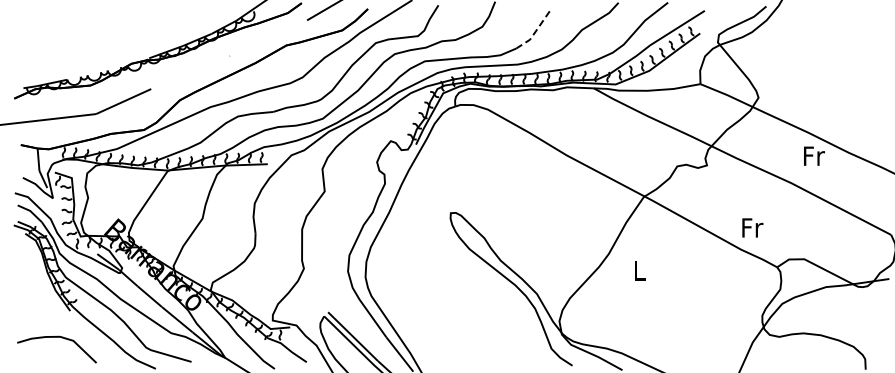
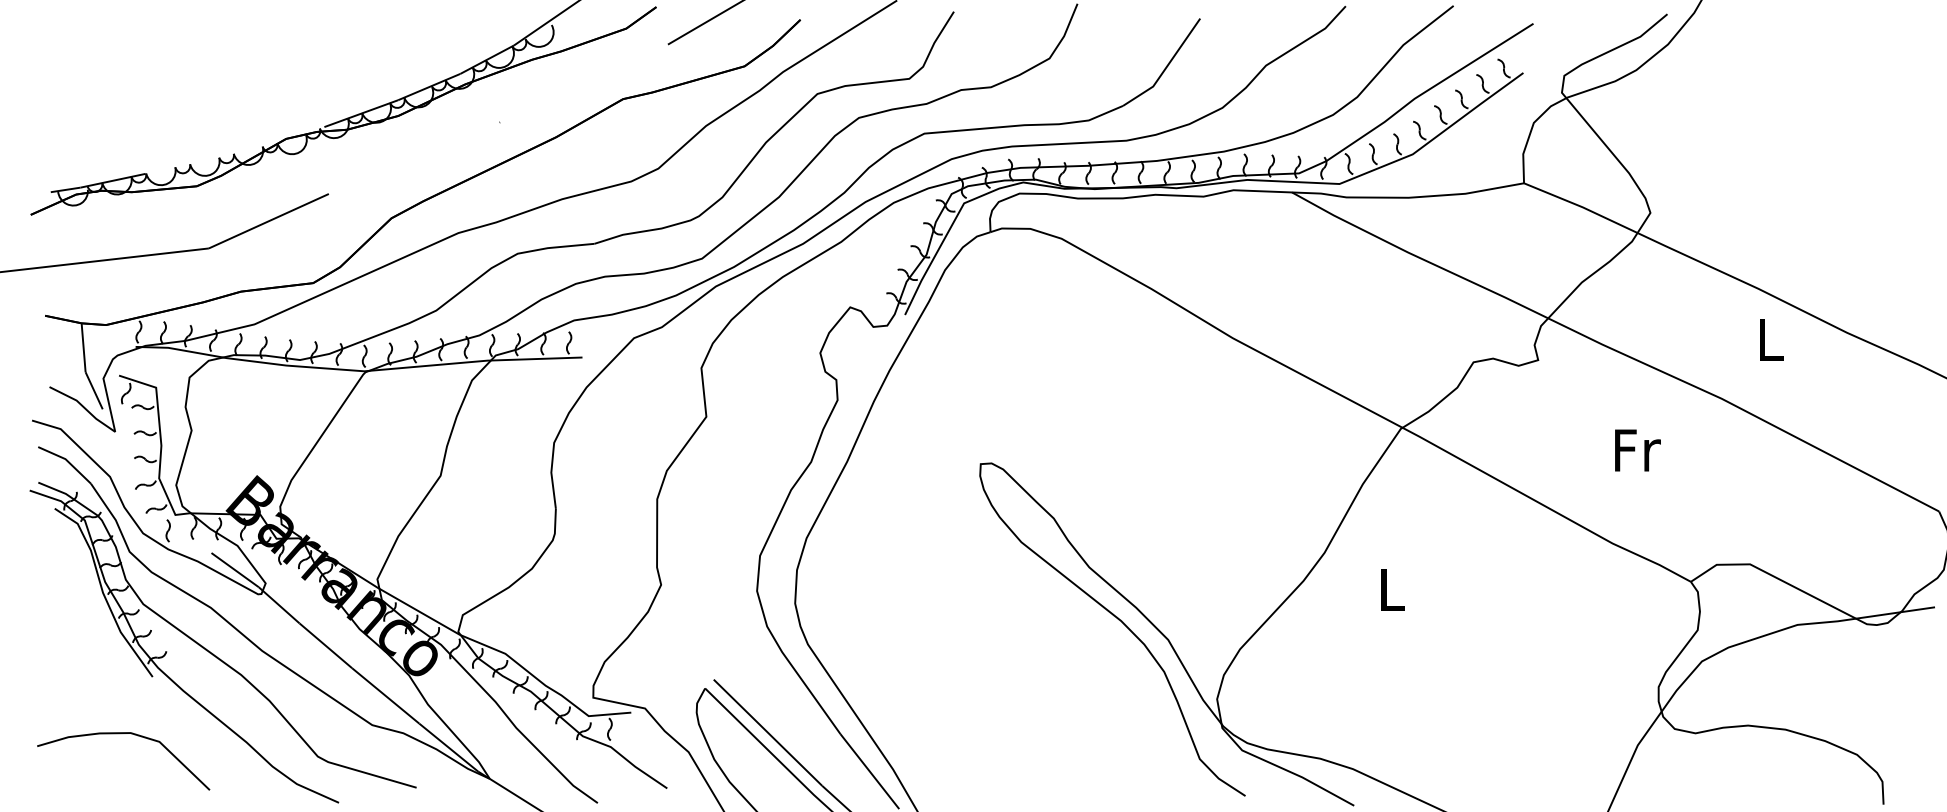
line: (536, 30) -> (1167, 66), dashed -> solid
text: (814, 155) -> (1772, 338), Fr -> L
text: (752, 227) -> (1637, 449), moved

